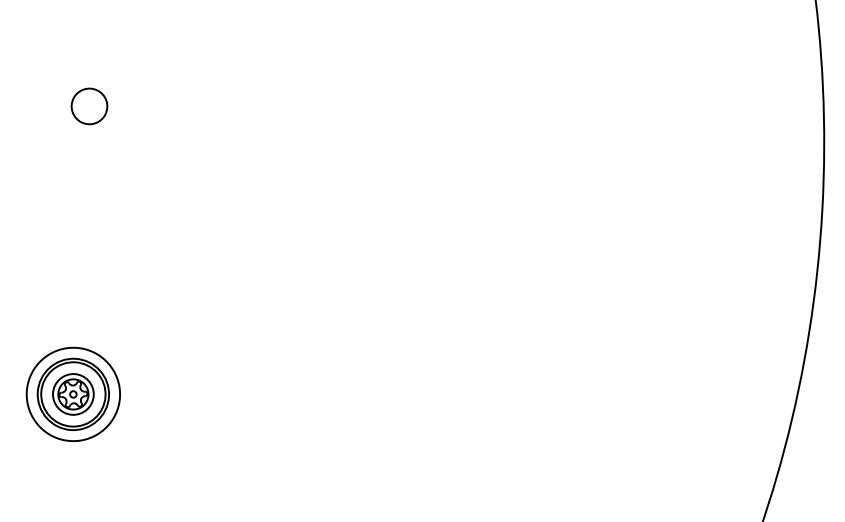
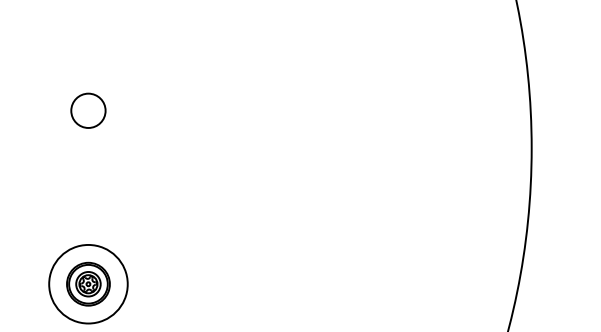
circle: (89, 105) -> (88, 110), size x1.6
circle: (73, 394) -> (88, 284), size x1.4

